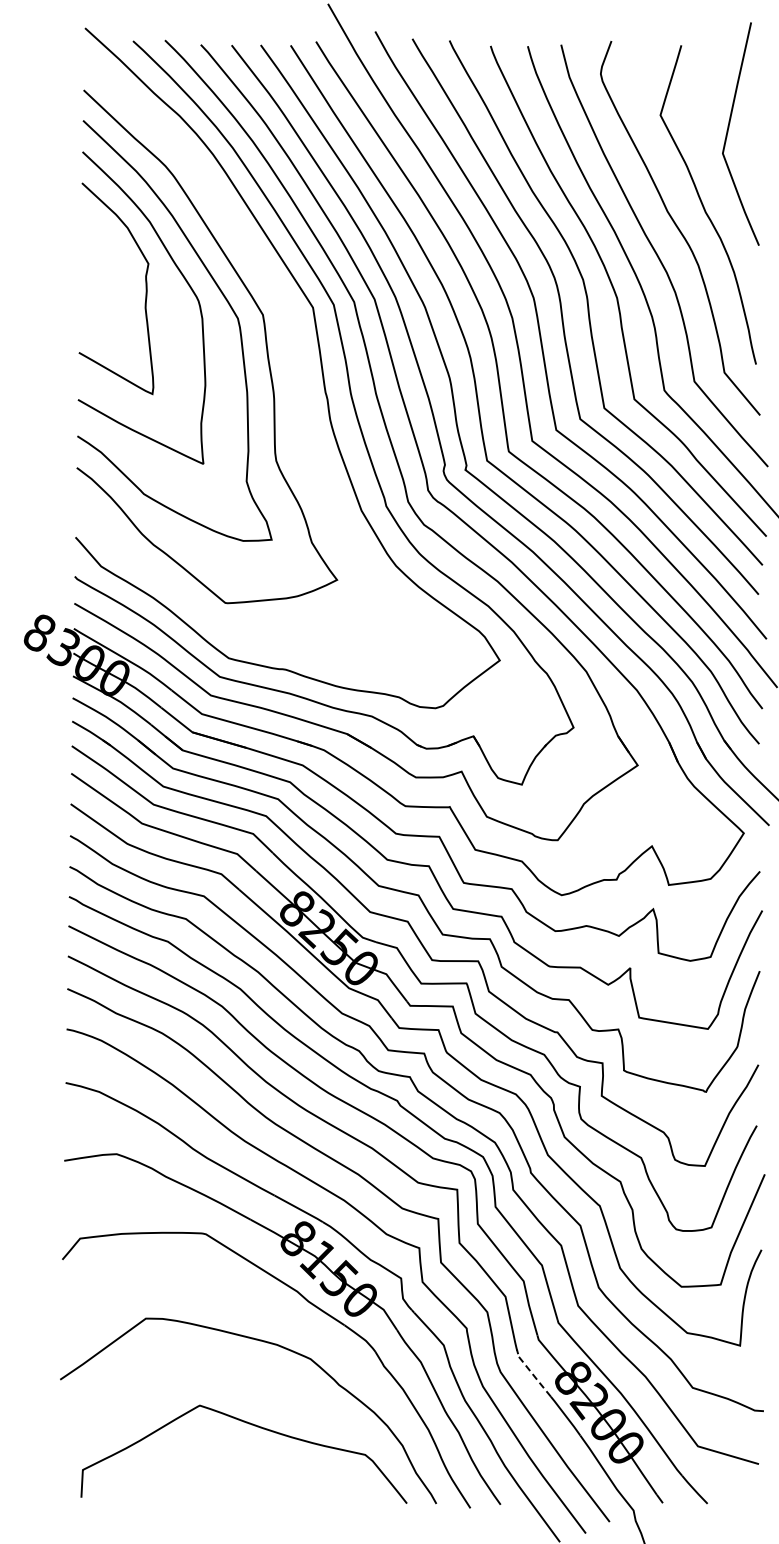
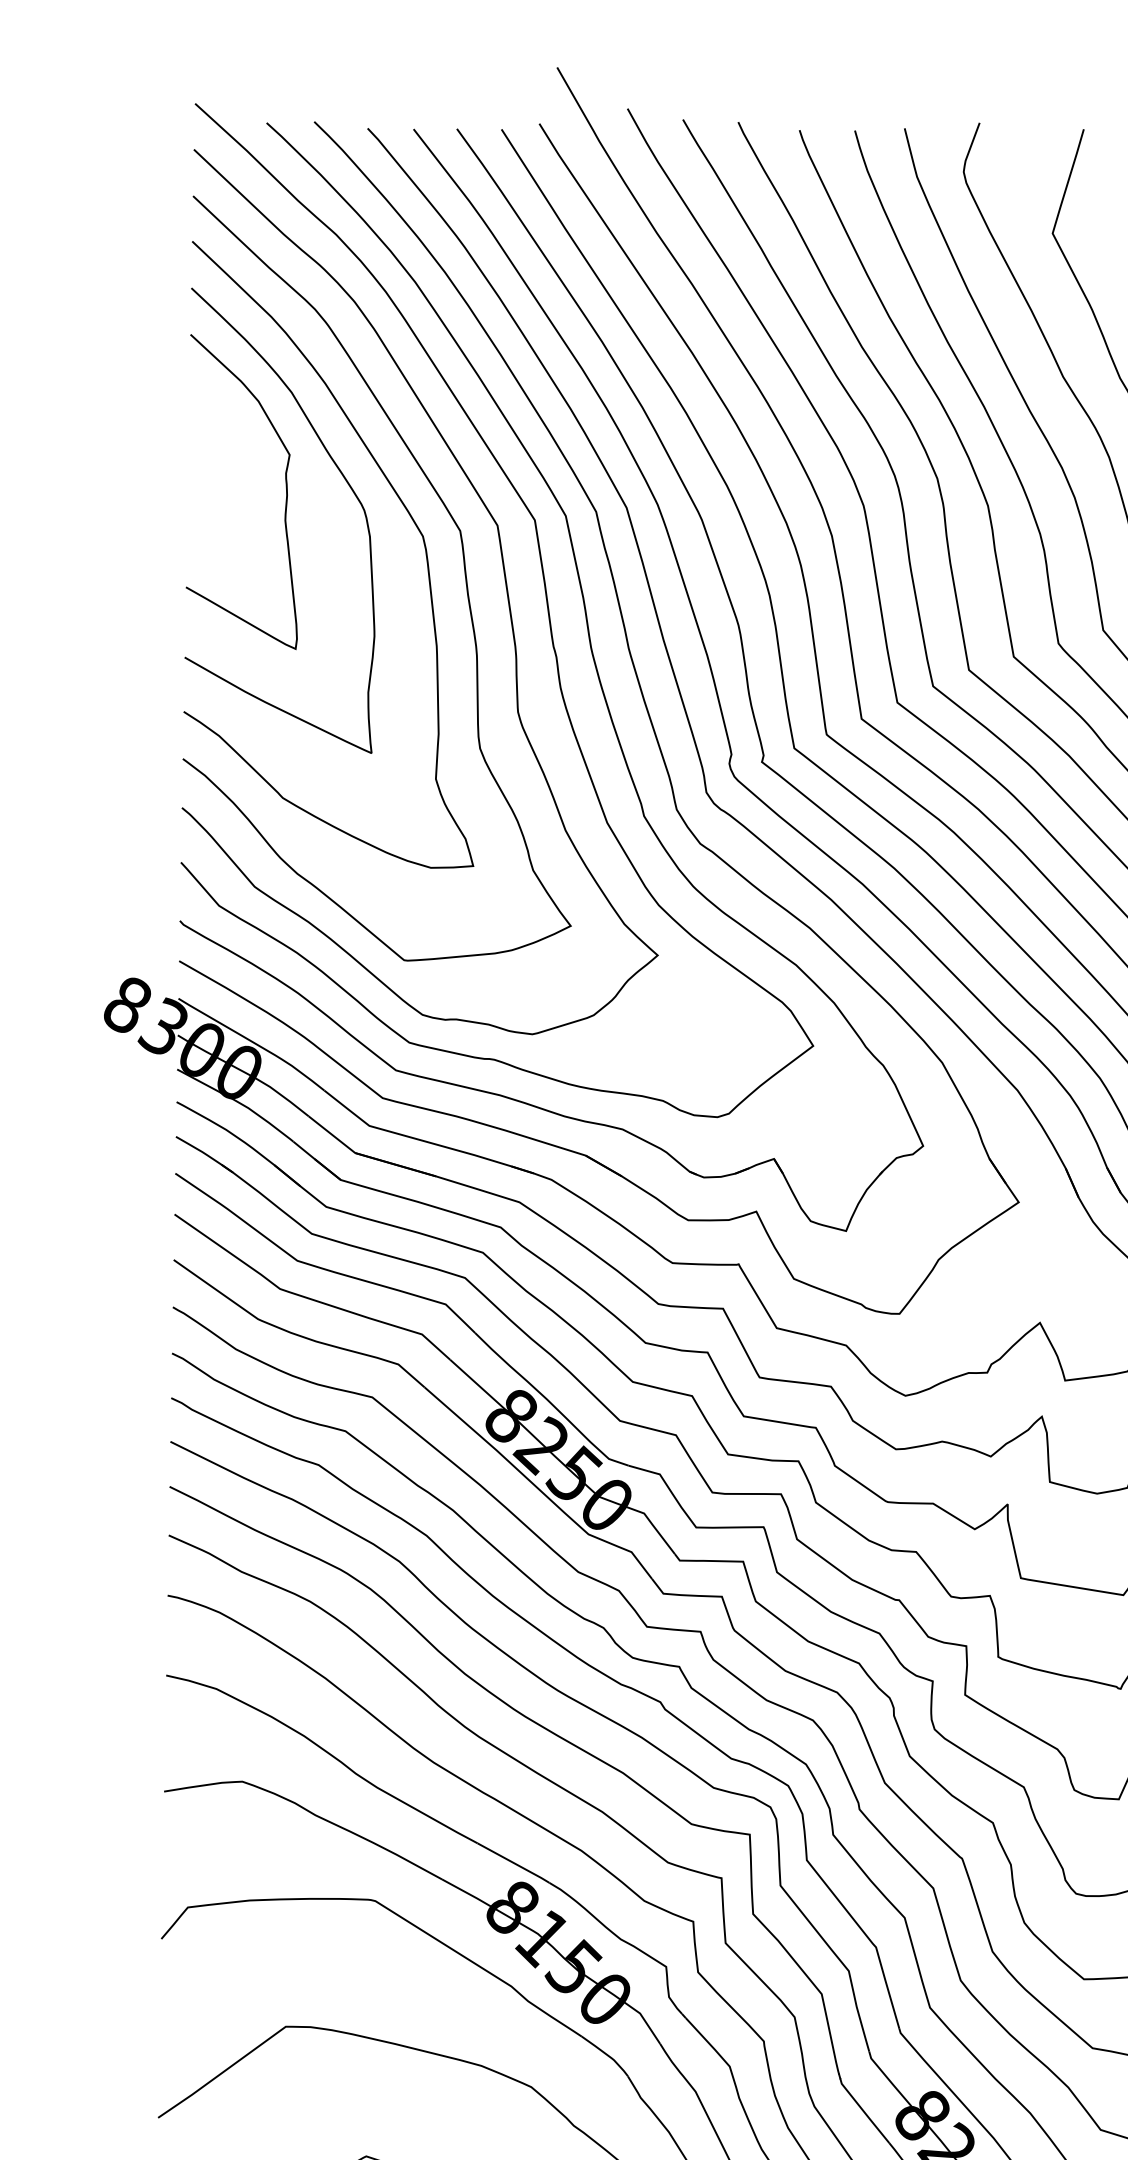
curve: (291, 343) -> (502, 573), added
line: (533, 1375) -> (863, 2111), dashed -> solid

